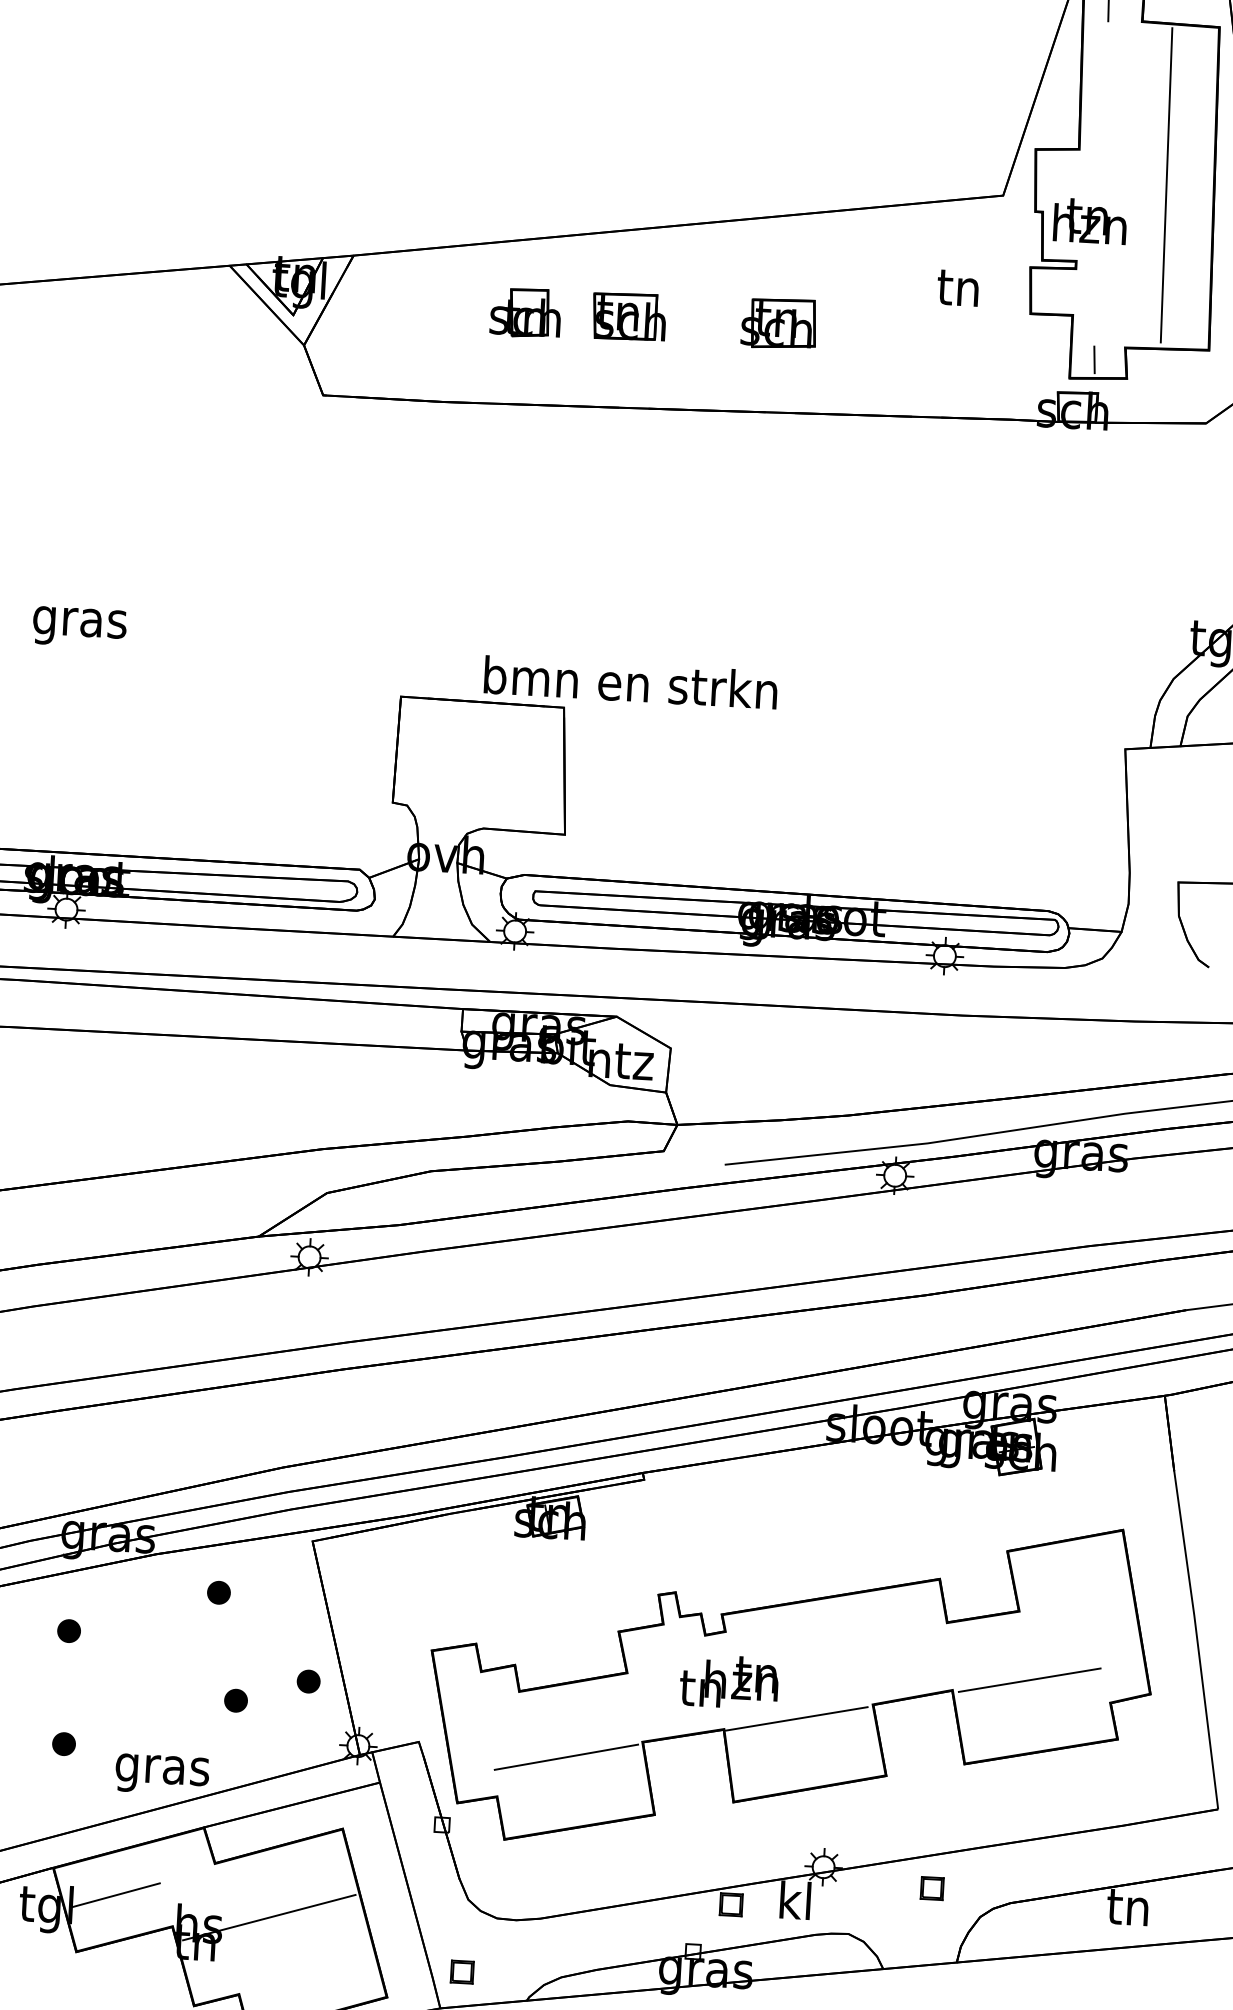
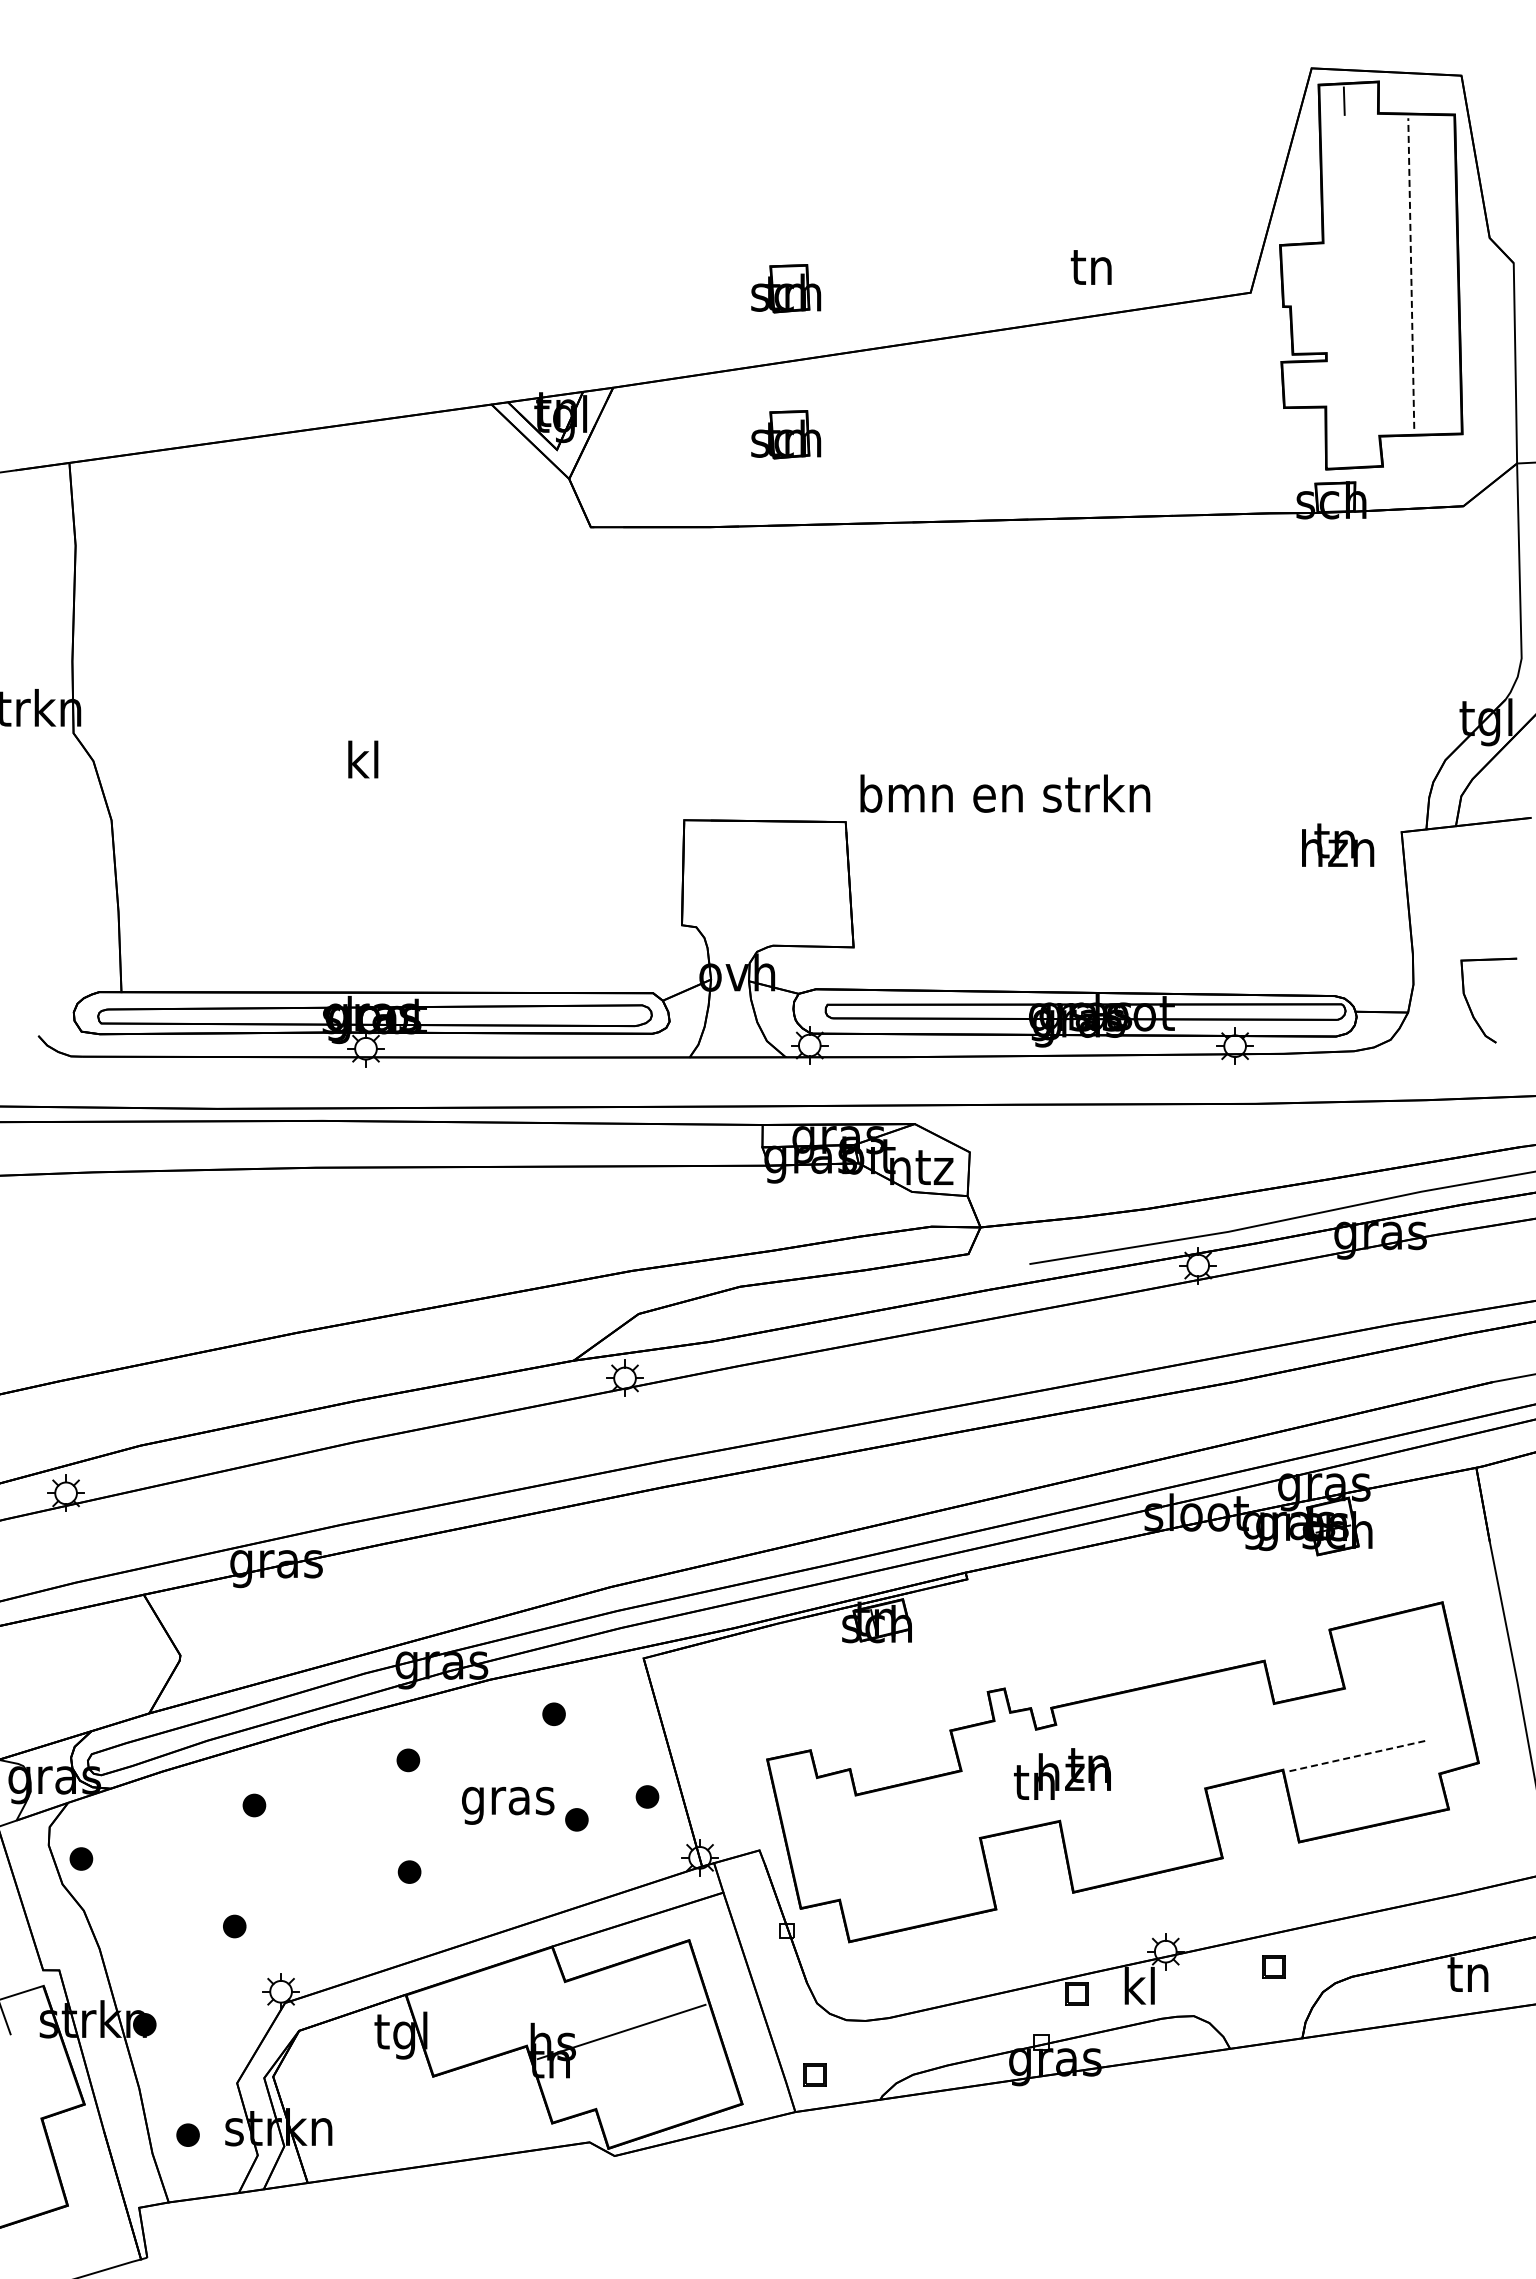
part: (534, 165) -> (786, 288), added
line: (1166, 185) -> (1411, 273), solid -> dashed
text: (1090, 220) -> (1338, 844), moved
text: (957, 288) -> (1090, 267), moved
part: (628, 316) -> (887, 432), removed
part: (778, 323) -> (1036, 431), removed
line: (1094, 359) -> (1349, 449), removed
text: (80, 622) -> (363, 764), gras -> kl
text: (631, 682) -> (1005, 793), moved
line: (1029, 1679) -> (1358, 1755), solid -> dashed
line: (796, 1718) -> (1130, 1806), removed
line: (566, 1756) -> (905, 1856), removed
text: (162, 1774) -> (508, 1805), moved
line: (115, 1895) -> (468, 2018), removed

